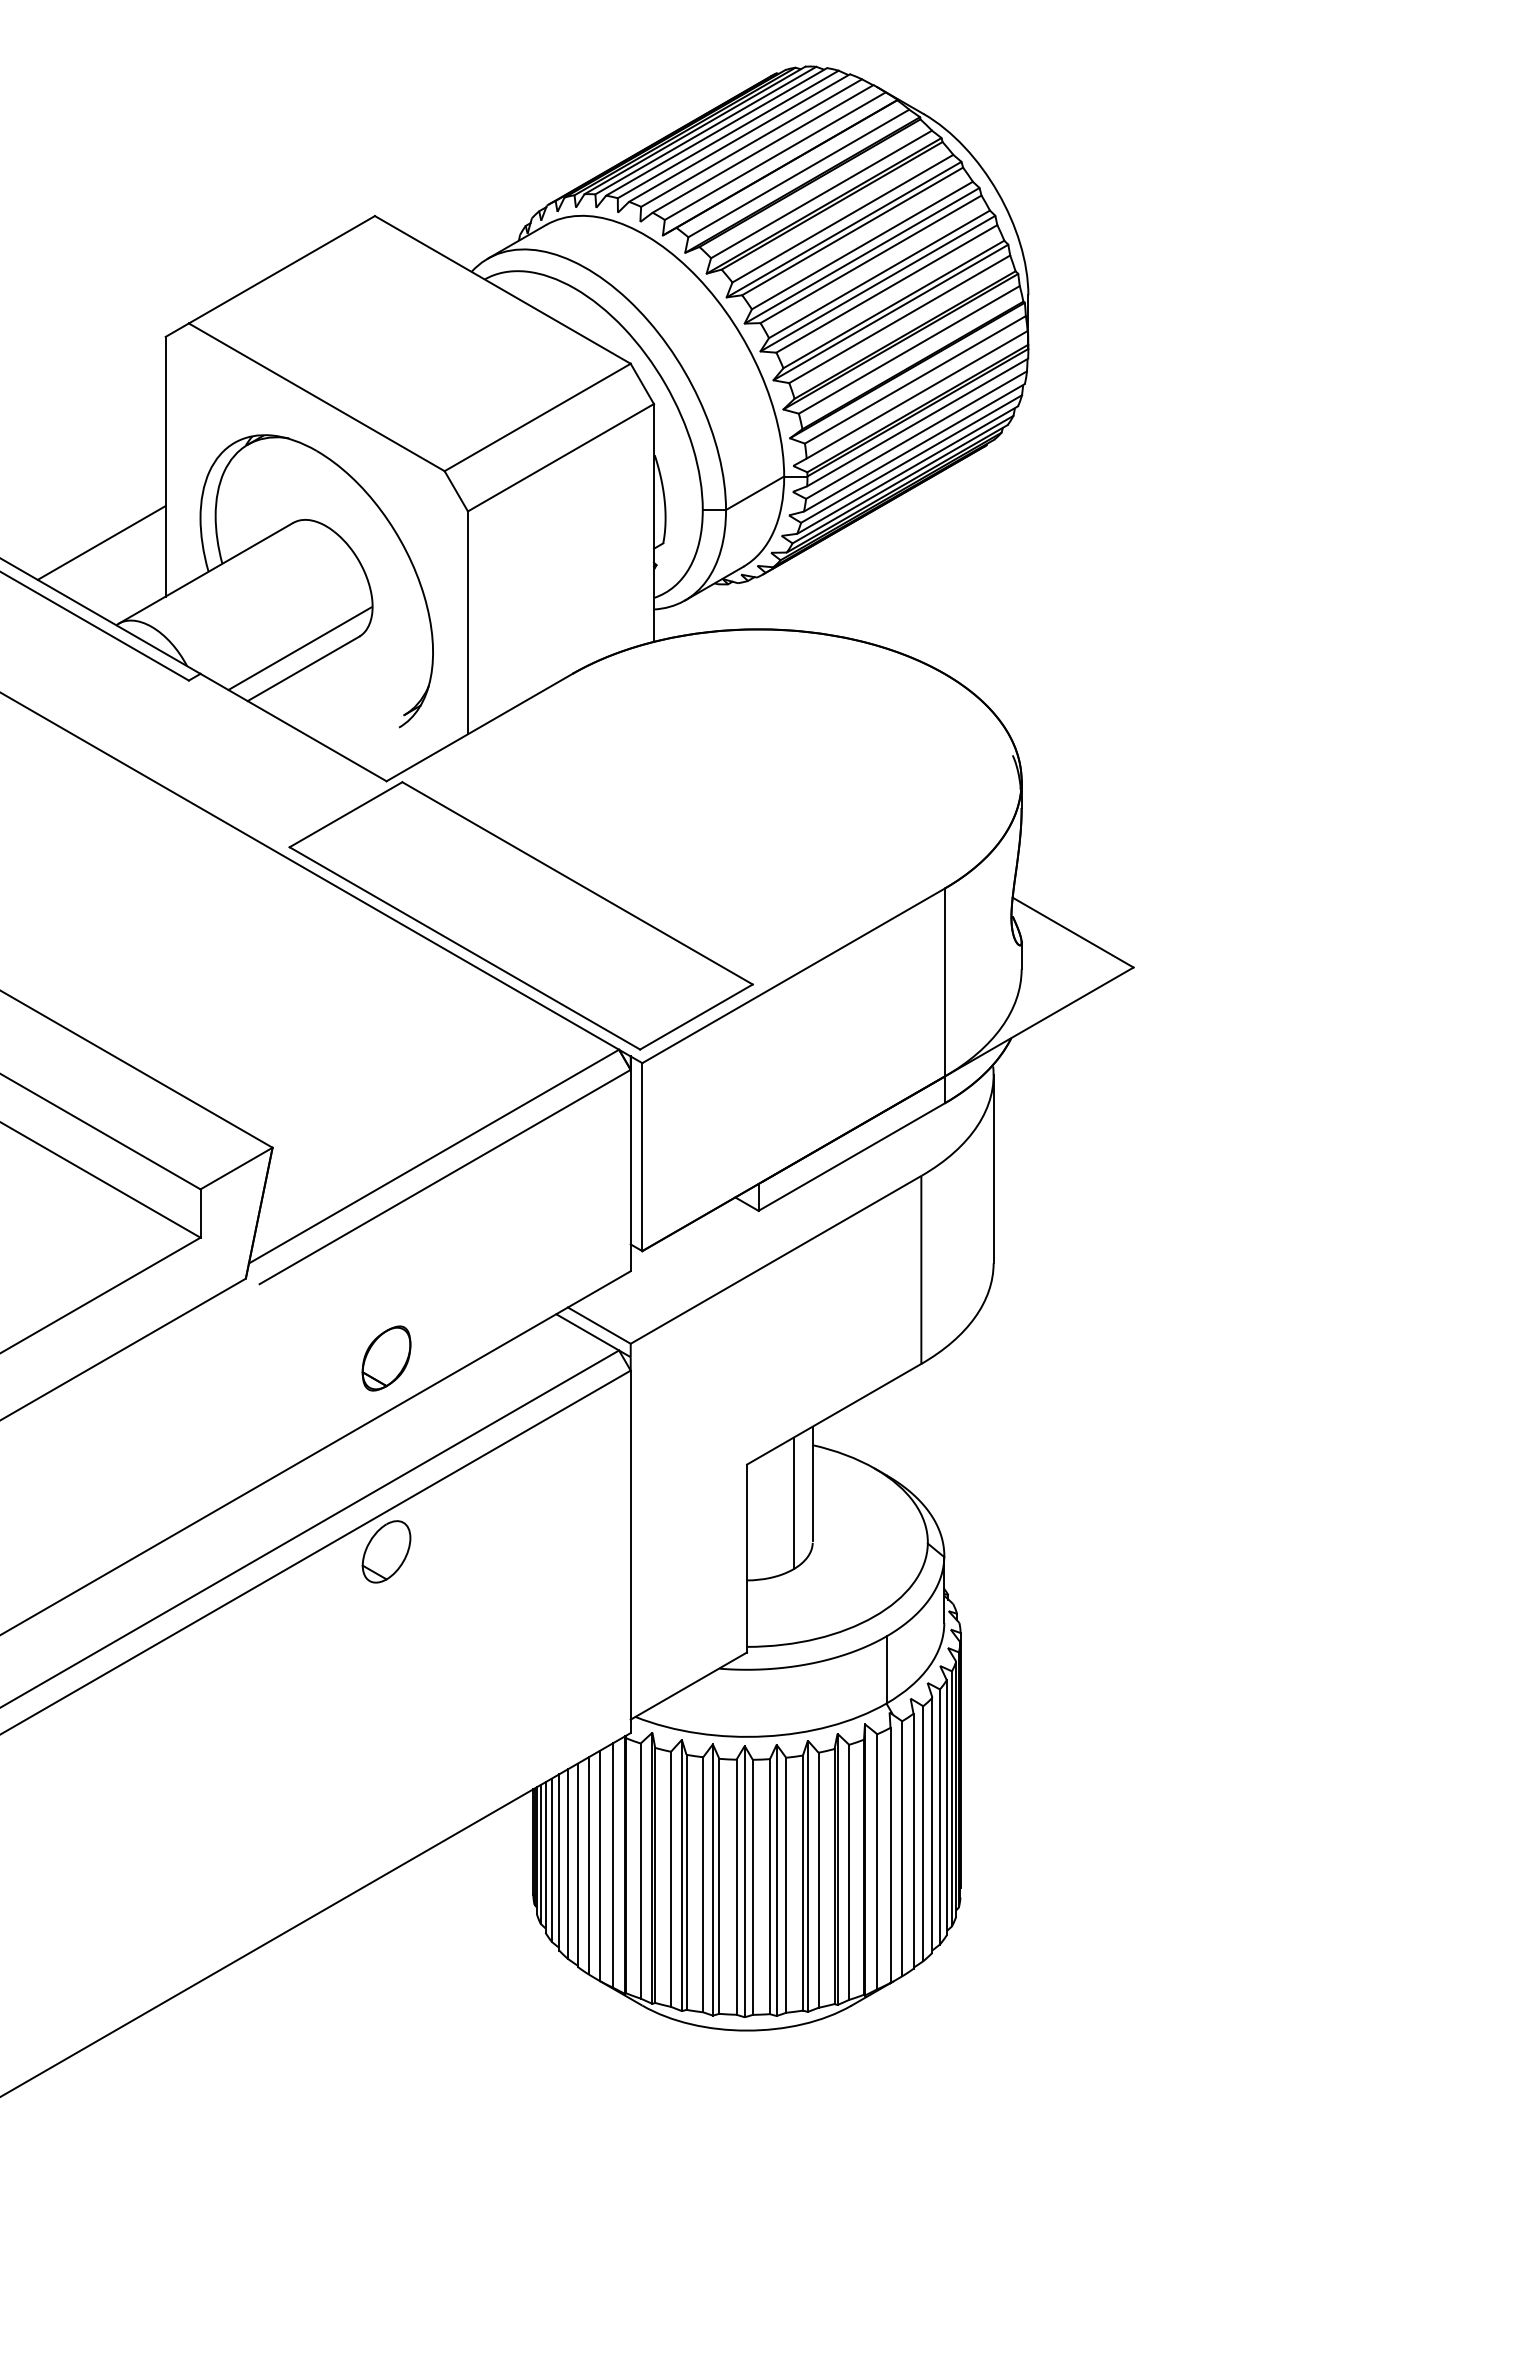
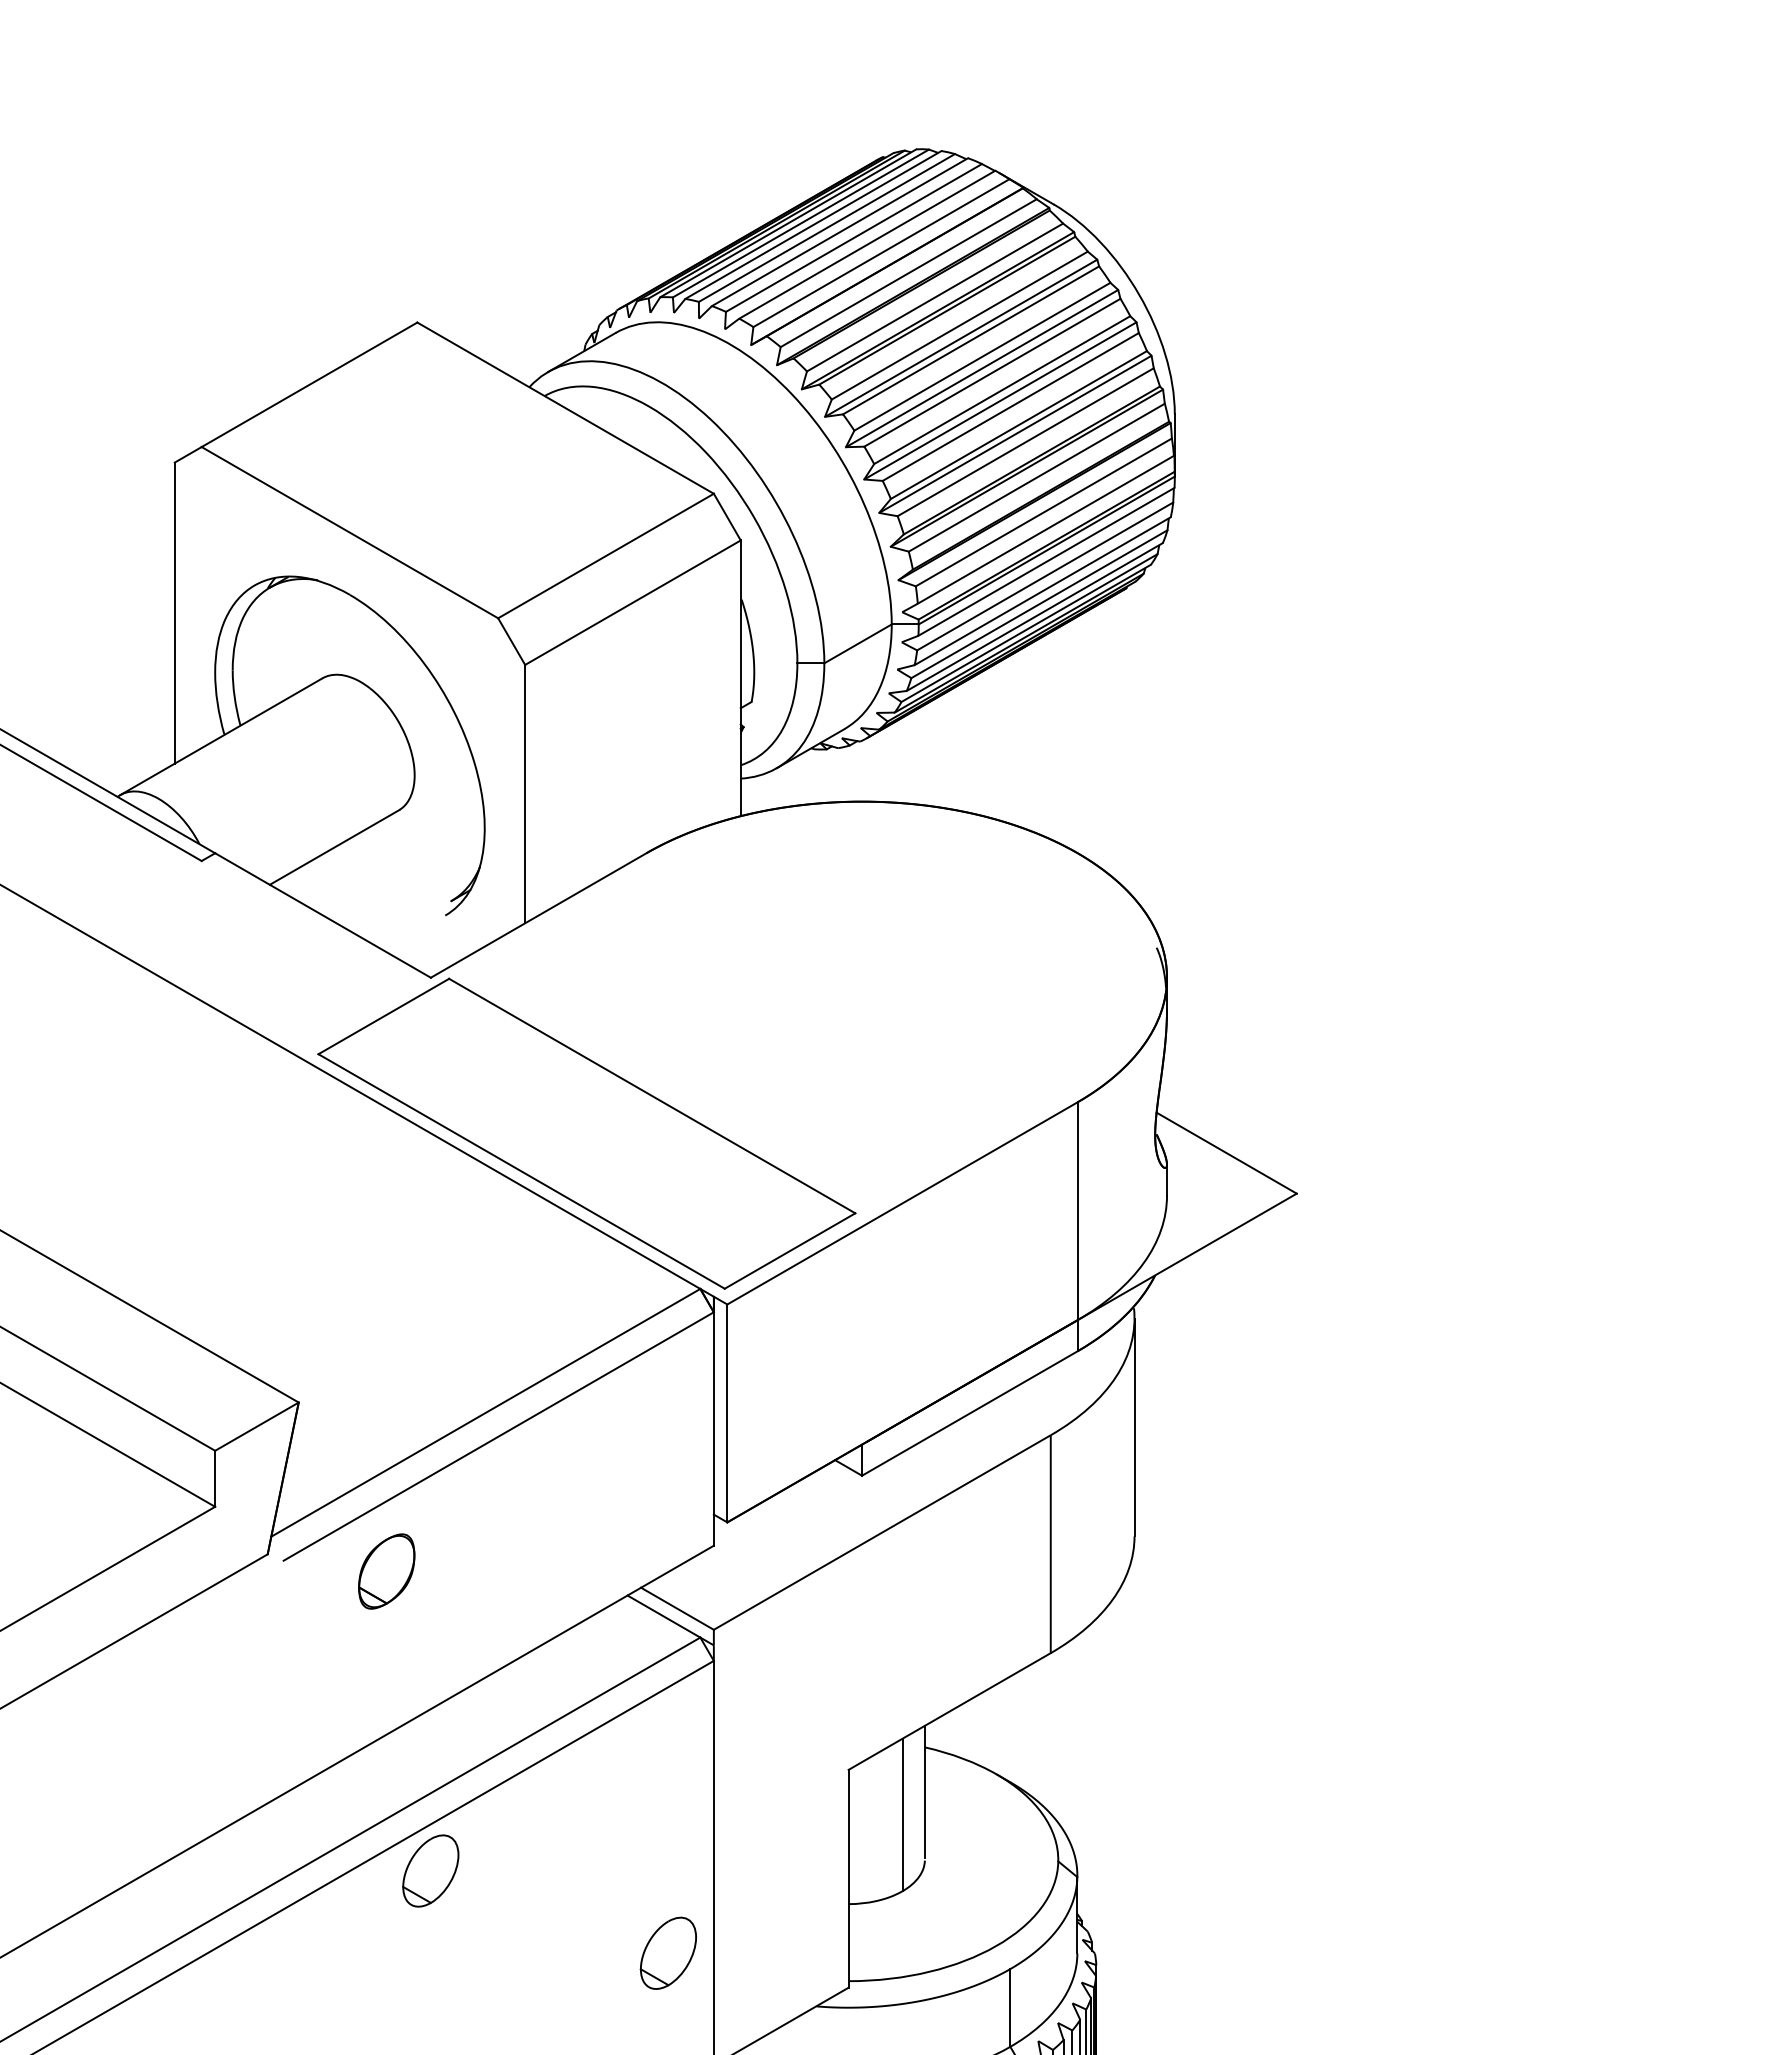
line: (101, 542) -> (100, 700), removed
line: (299, 648) -> (329, 823), removed
part: (386, 1358) -> (386, 1571), moved
part: (591, 1622) -> (668, 1952), added

